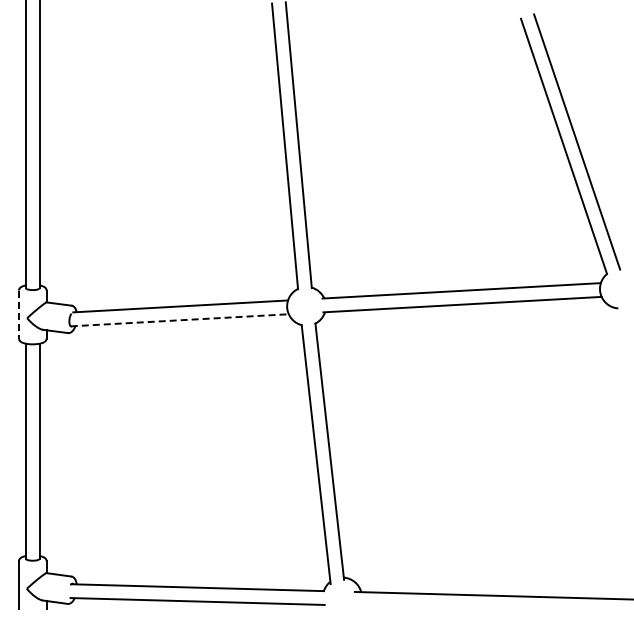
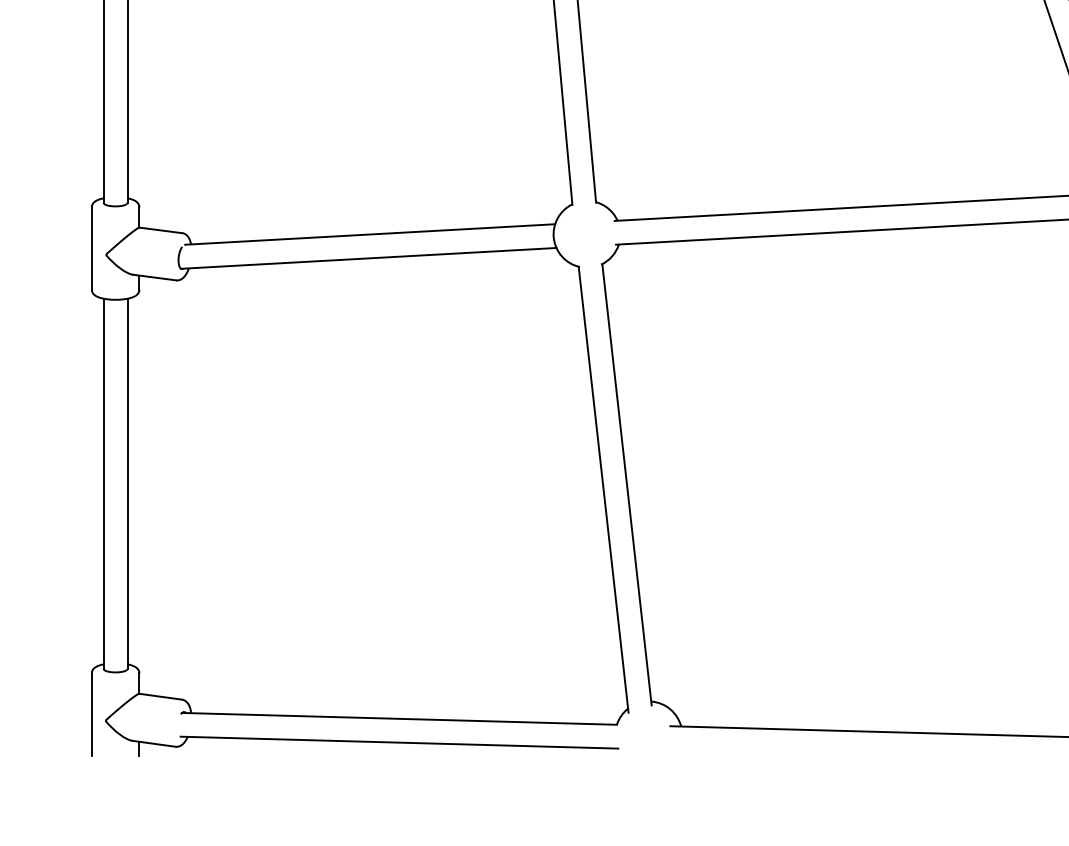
line: (19, 314) -> (92, 248), dashed -> solid
line: (180, 320) -> (369, 258), dashed -> solid

